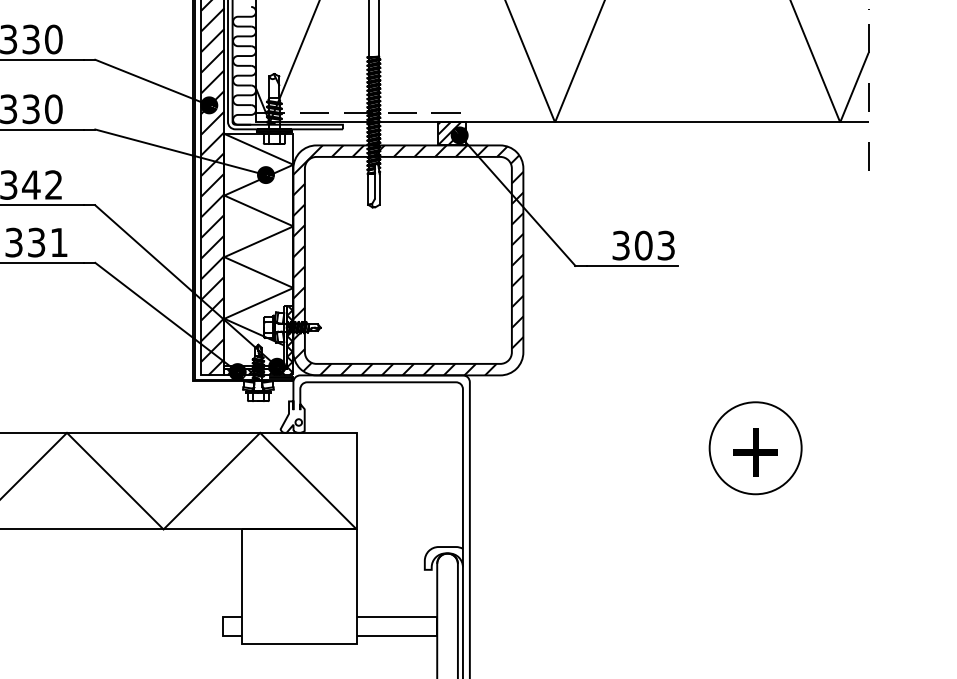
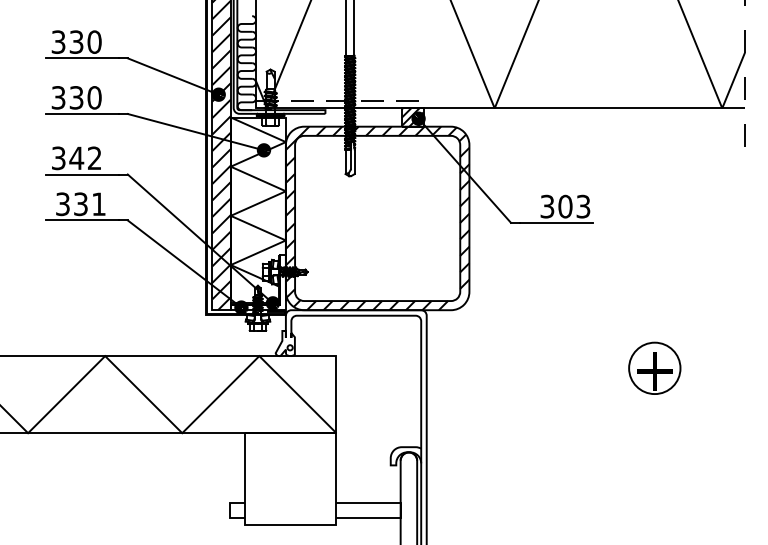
hatch: (259, 340) -> (258, 282), removed
circle: (755, 448) -> (654, 368), size x0.7

